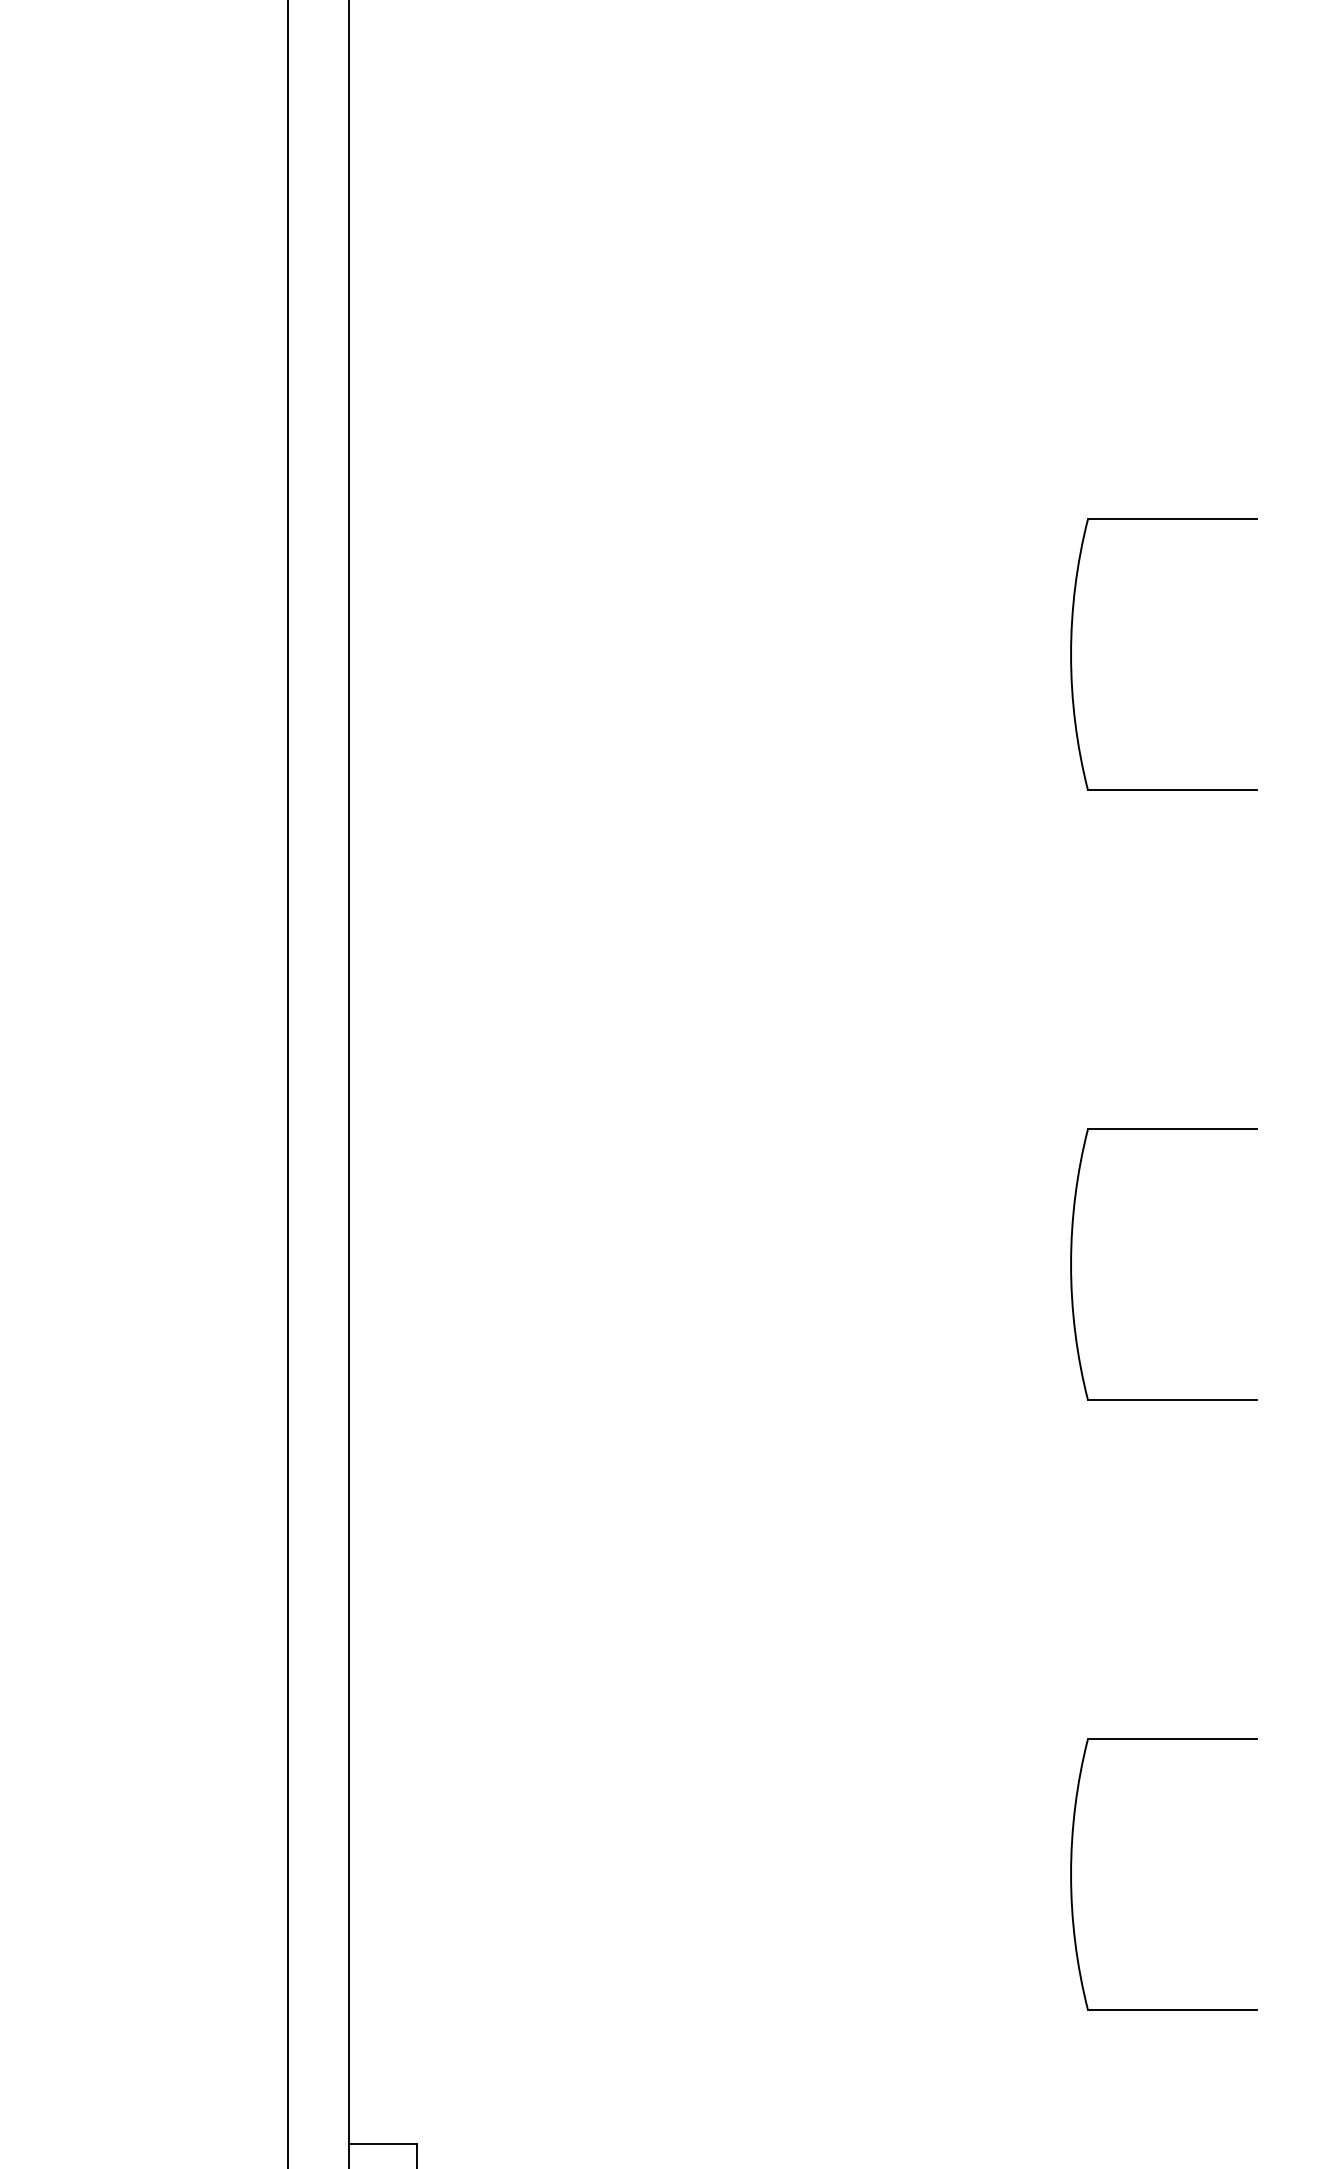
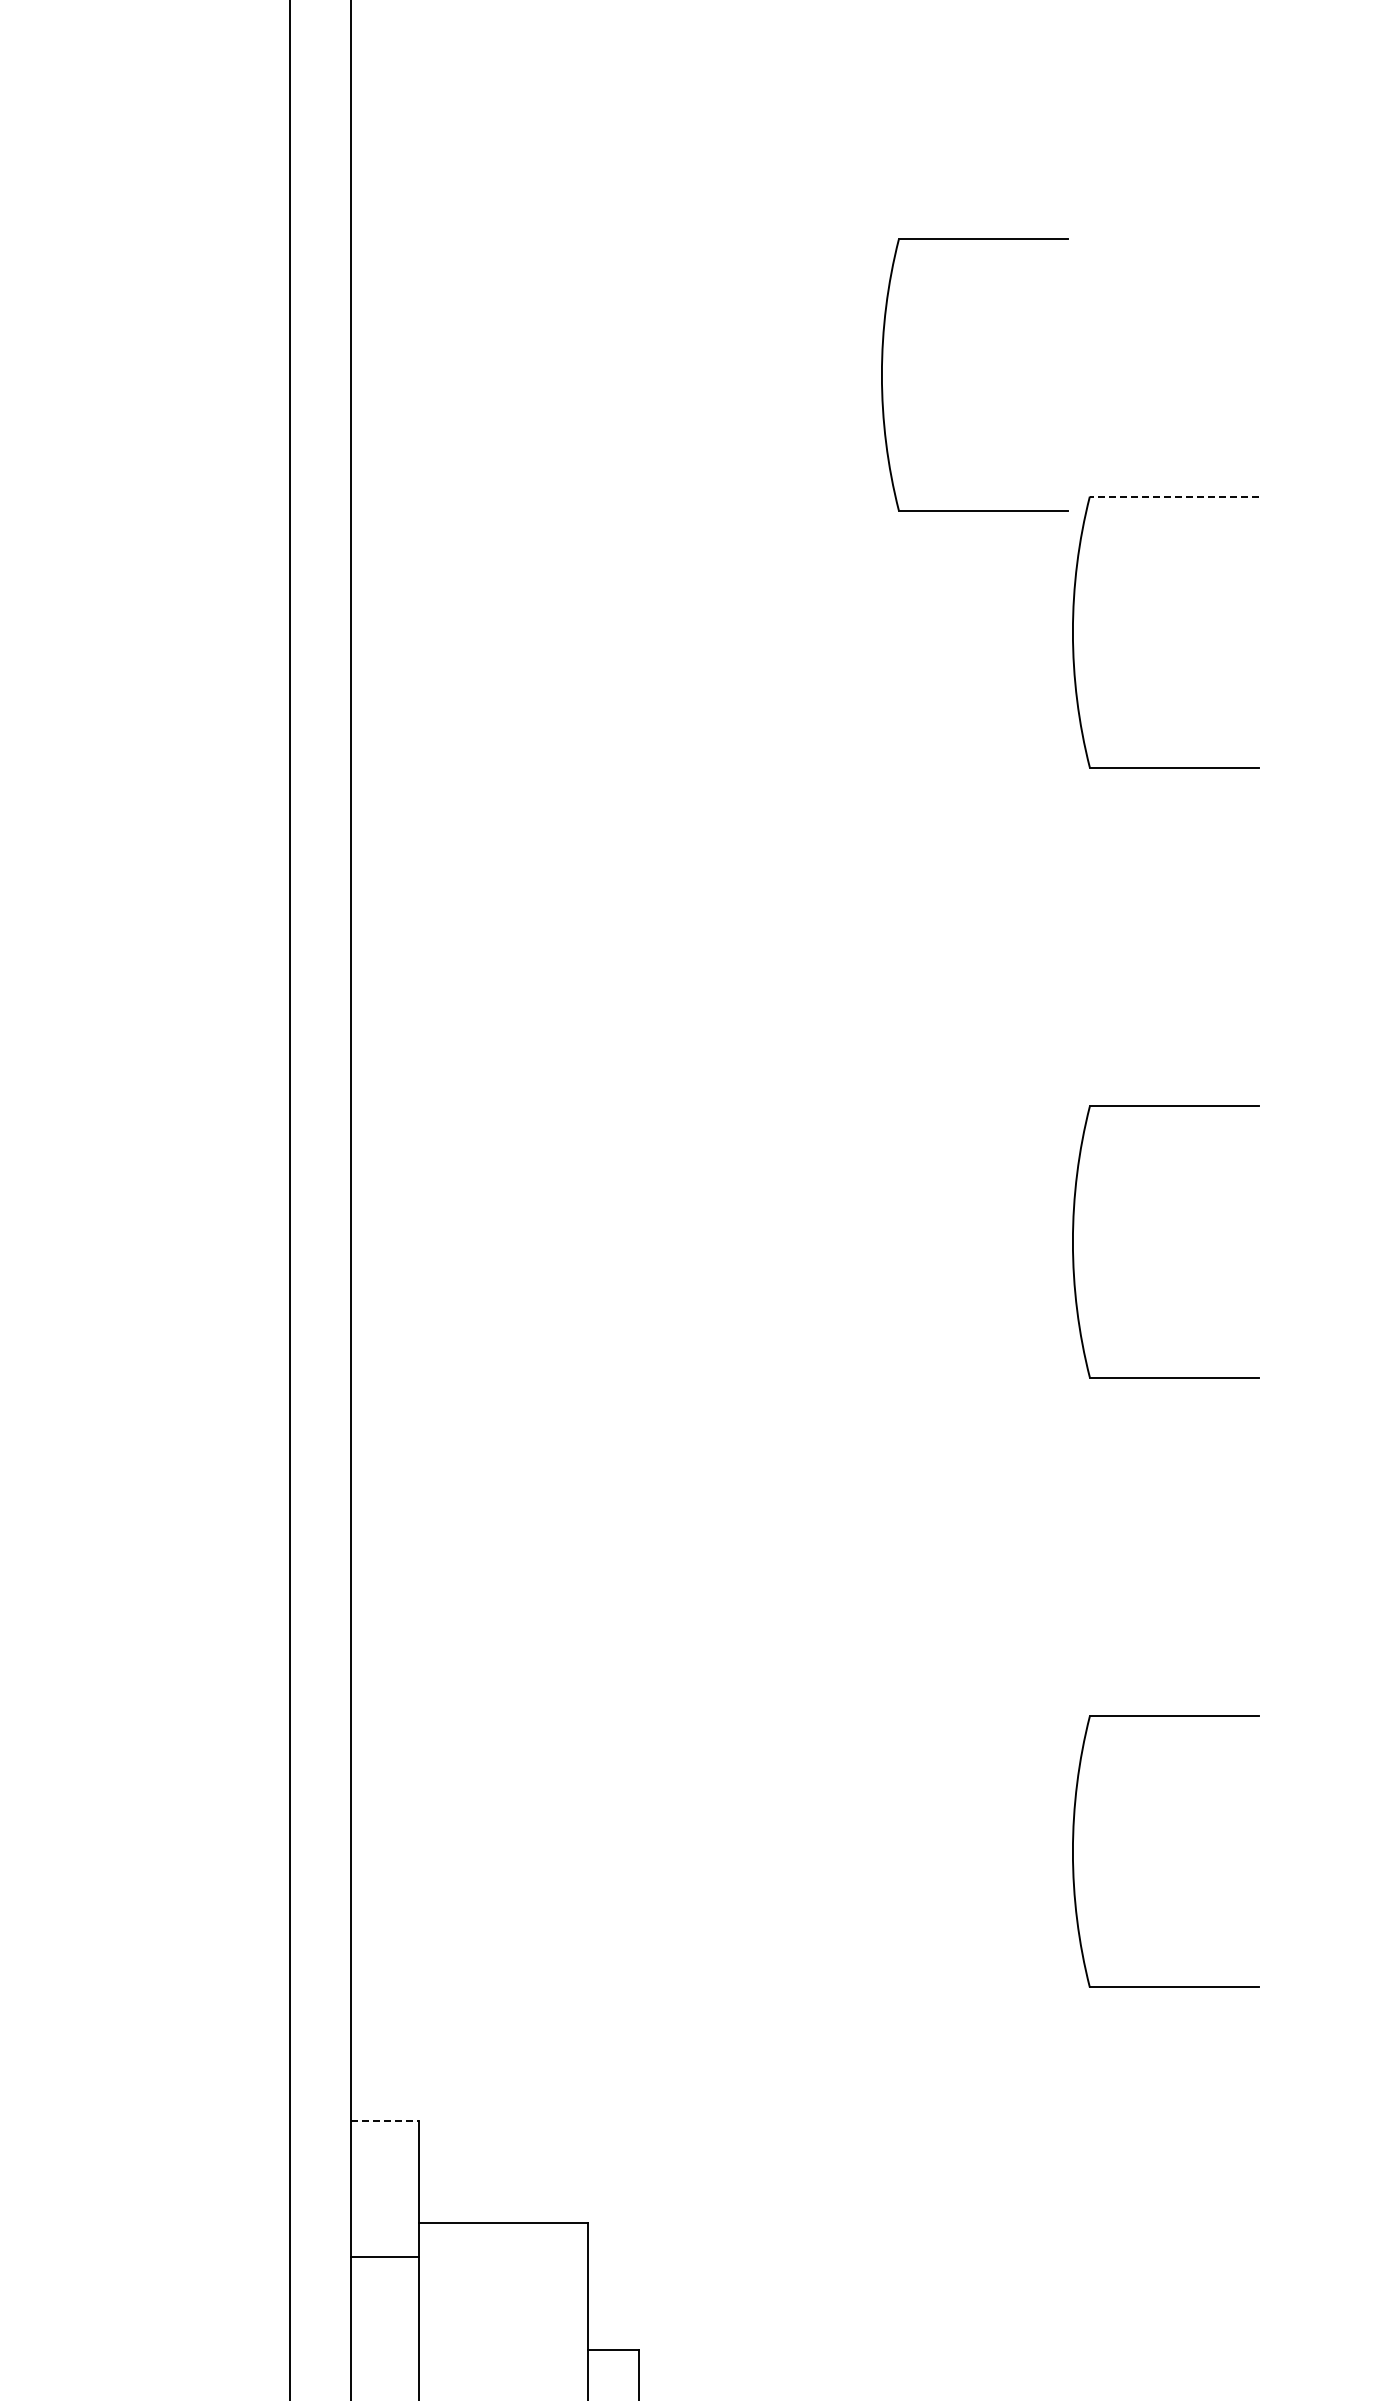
part: (880, 397) -> (882, 374), added
line: (1172, 519) -> (1174, 496), solid -> dashed
line: (383, 2144) -> (385, 2121), solid -> dashed

